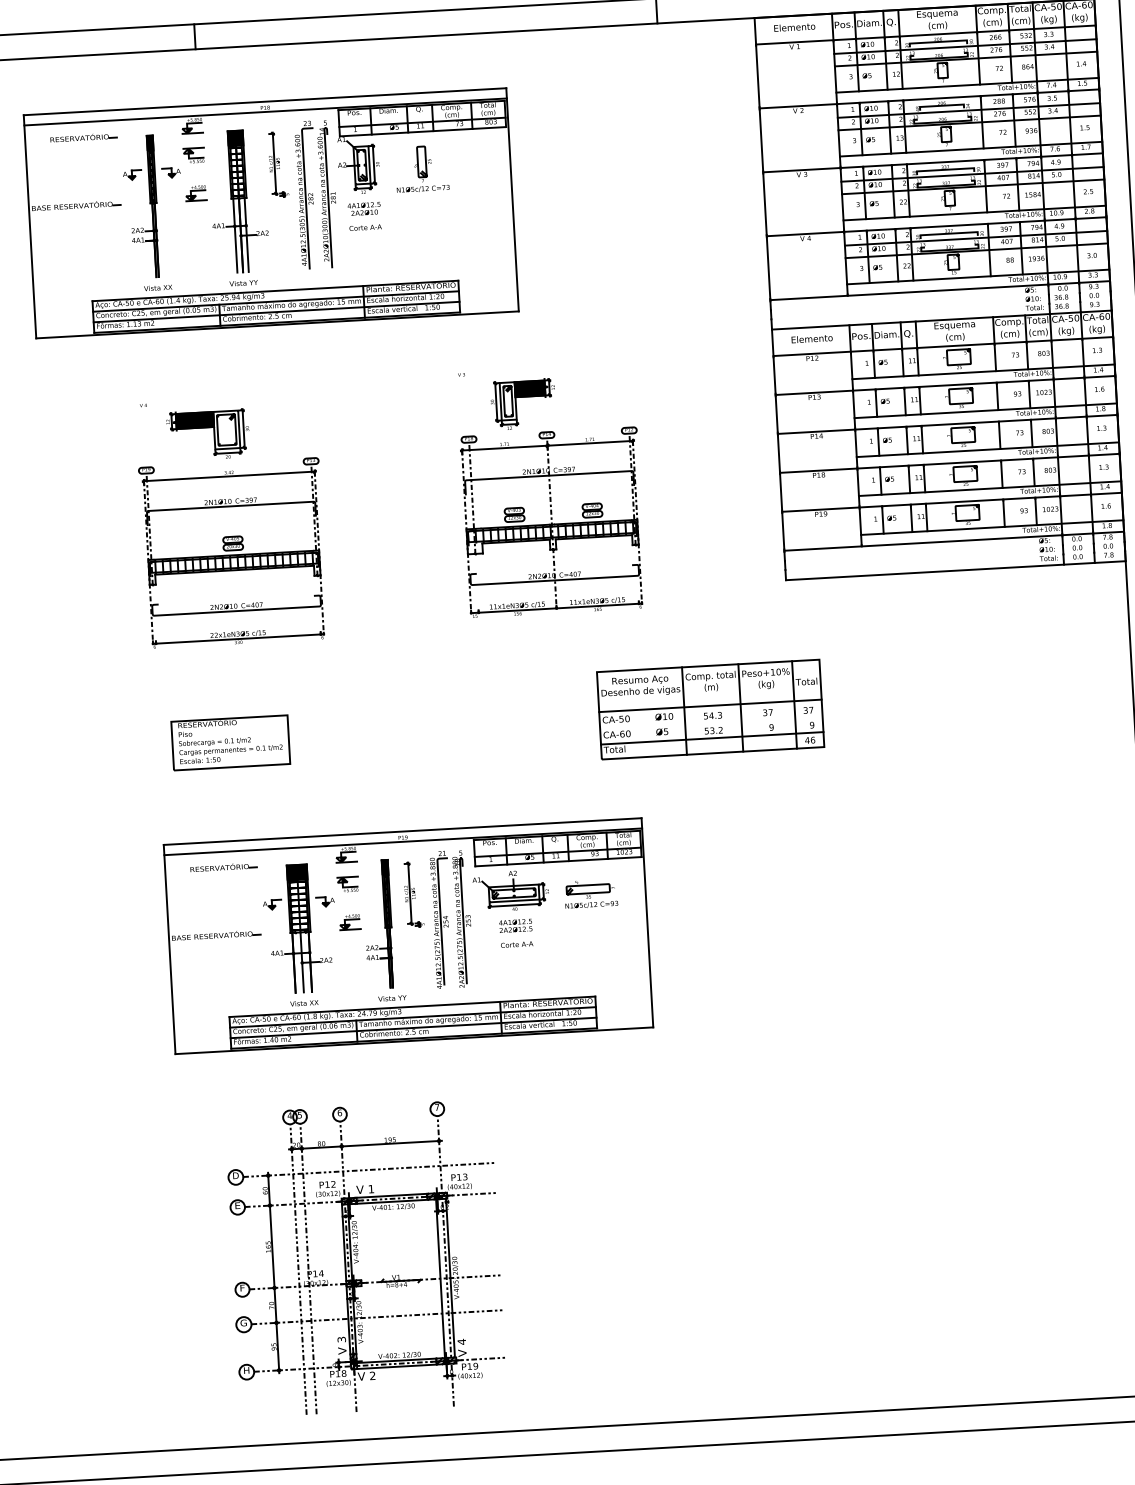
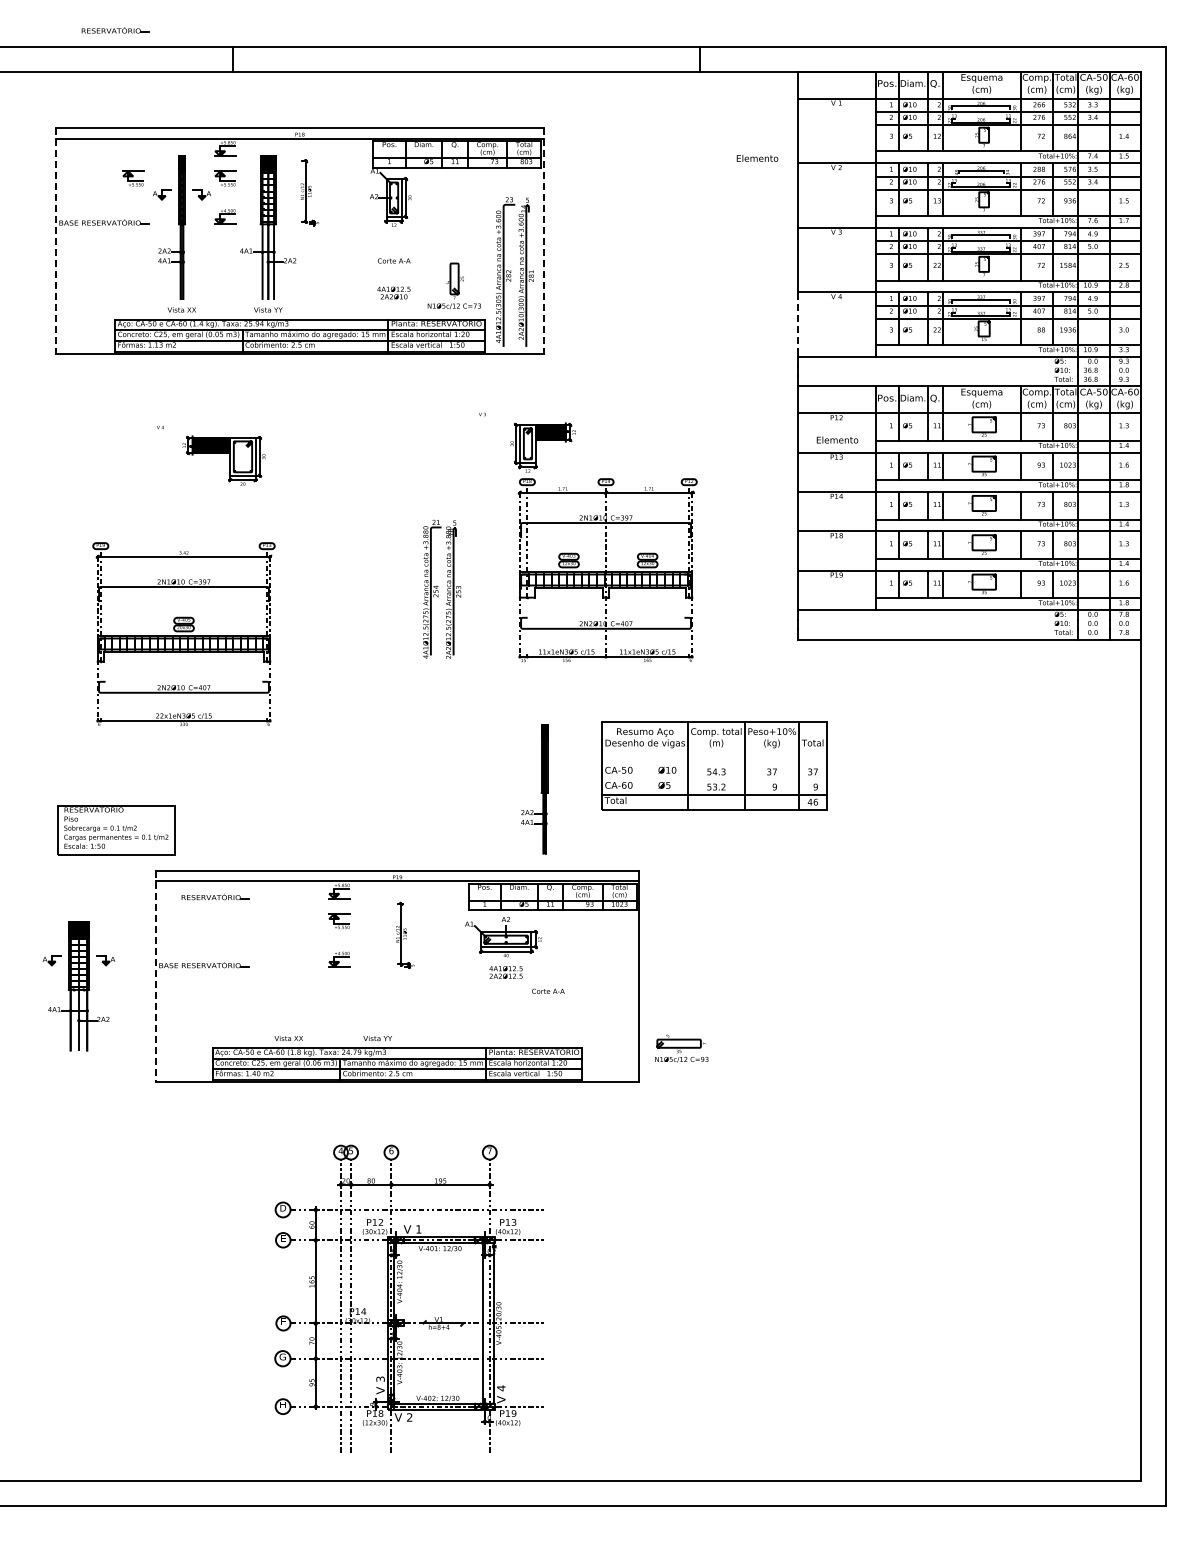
text: (794, 27) -> (757, 158), moved
part: (83, 137) -> (115, 30), moved
part: (102, 160) -> (133, 178), added
part: (421, 168) -> (453, 285), moved
part: (316, 194) -> (514, 271), moved
line: (512, 200) -> (543, 241), solid -> dashed
text: (363, 208) -> (393, 292), moved
line: (30, 227) -> (56, 241), solid -> dashed
line: (768, 267) -> (797, 323), solid -> dashed
text: (812, 338) -> (837, 439), moved
part: (553, 522) -> (607, 570), moved
part: (233, 552) -> (183, 633), moved
line: (710, 705) -> (714, 761), removed
part: (230, 743) -> (116, 830), moved
part: (590, 893) -> (681, 1048), moved
part: (452, 918) -> (442, 588), moved
part: (384, 927) -> (540, 792), moved
part: (299, 929) -> (78, 986), moved
text: (517, 943) -> (548, 990), moved
line: (169, 949) -> (156, 976), solid -> dashed
part: (364, 1258) -> (408, 1298), moved

